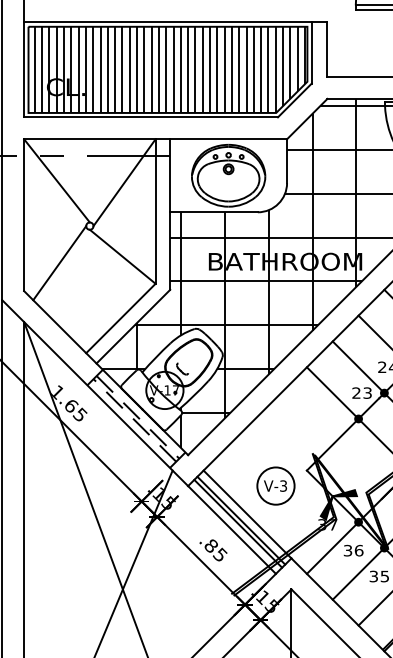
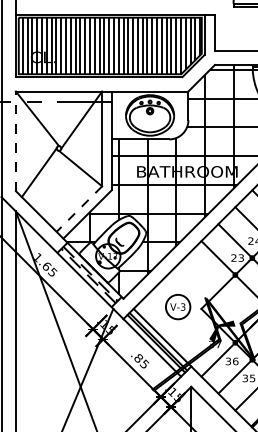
line: (23, 215) -> (15, 141), solid -> dashed
line: (121, 319) -> (79, 209), solid -> dashed
part: (276, 486) -> (178, 307), moved

